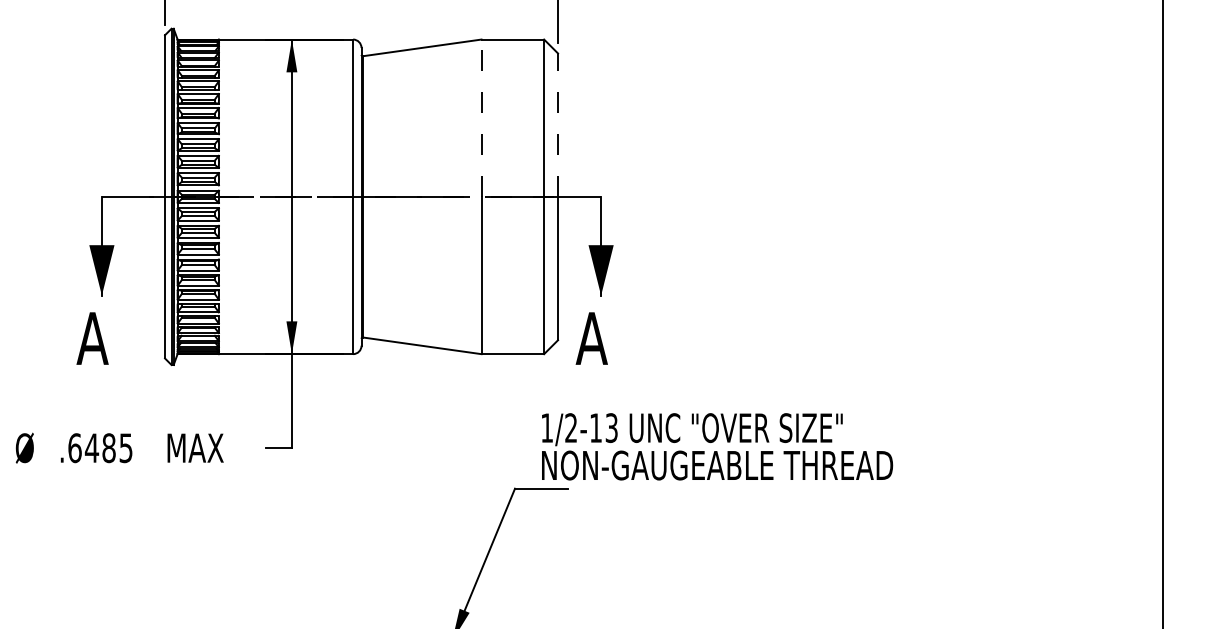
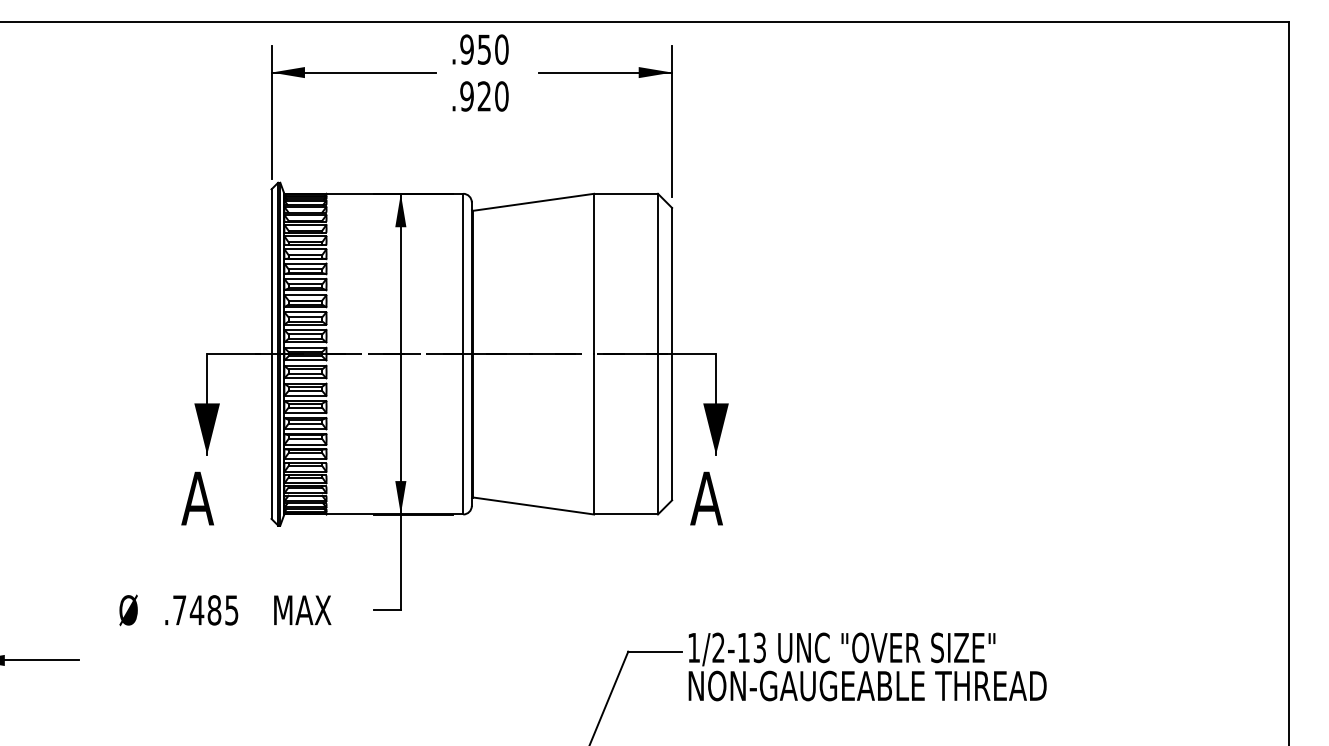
line: (481, 117) -> (594, 273), dashed -> solid
line: (558, 124) -> (672, 280), dashed -> solid
text: (717, 446) -> (867, 666), moved
text: (74, 448) -> (179, 610), .6485 -> .7485

